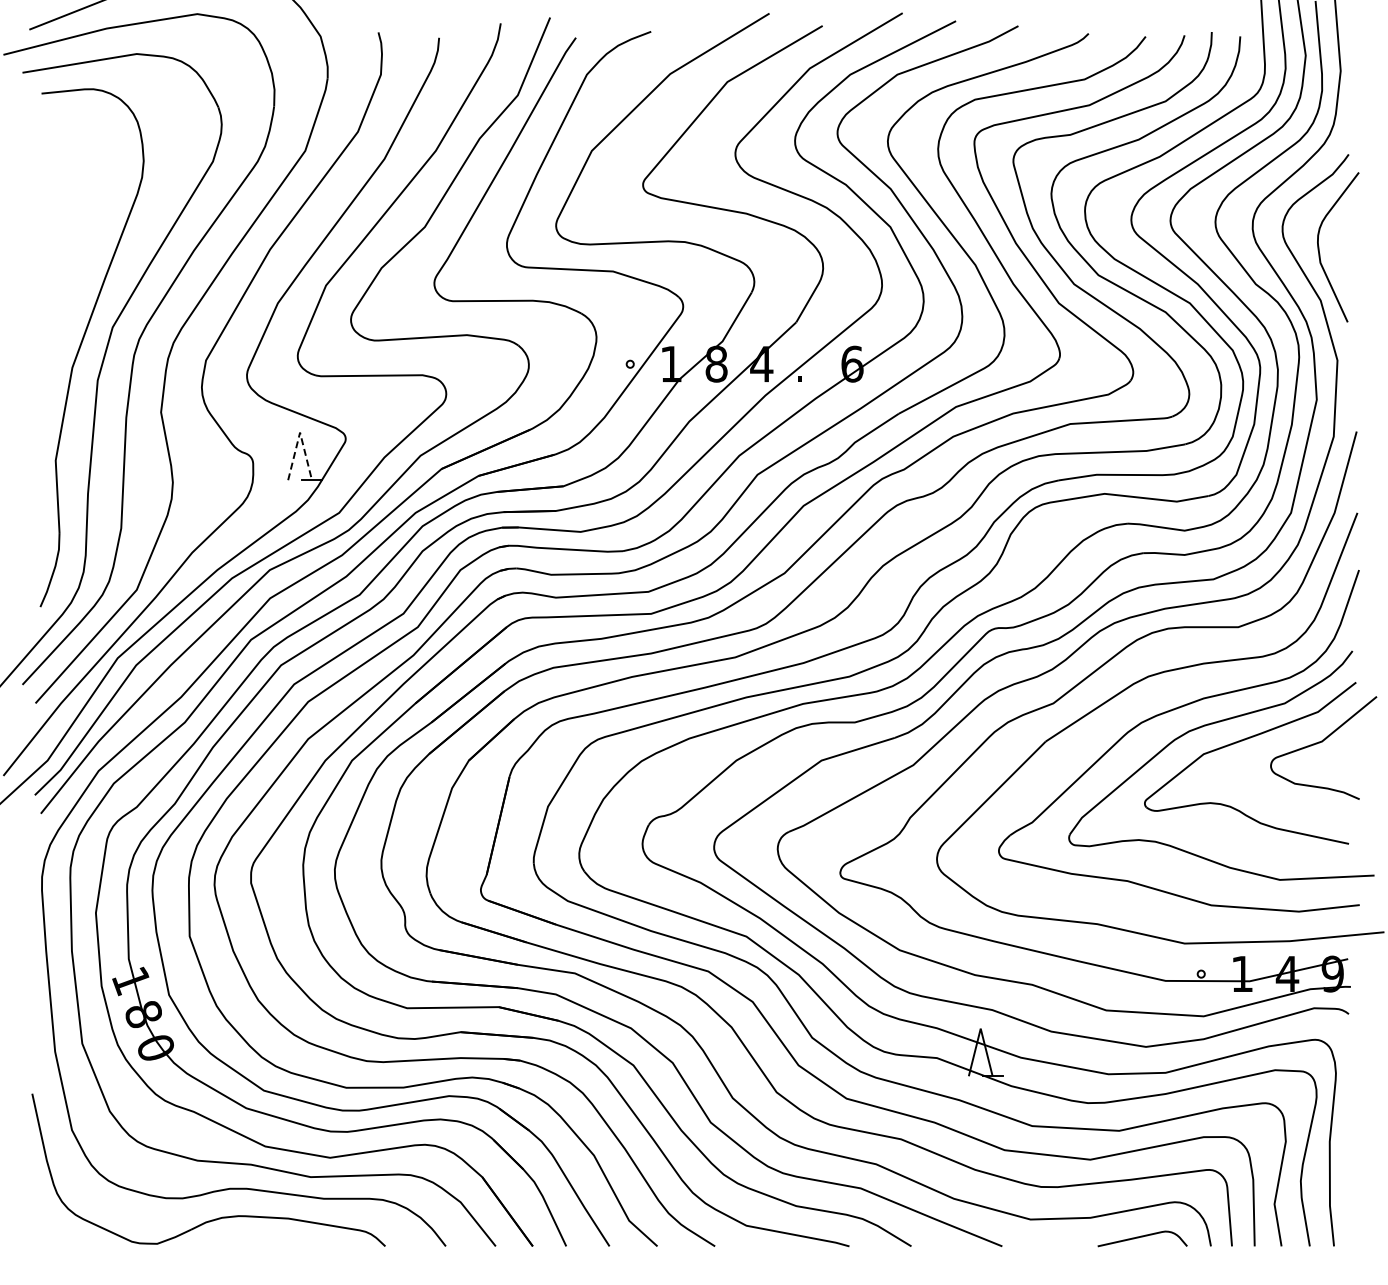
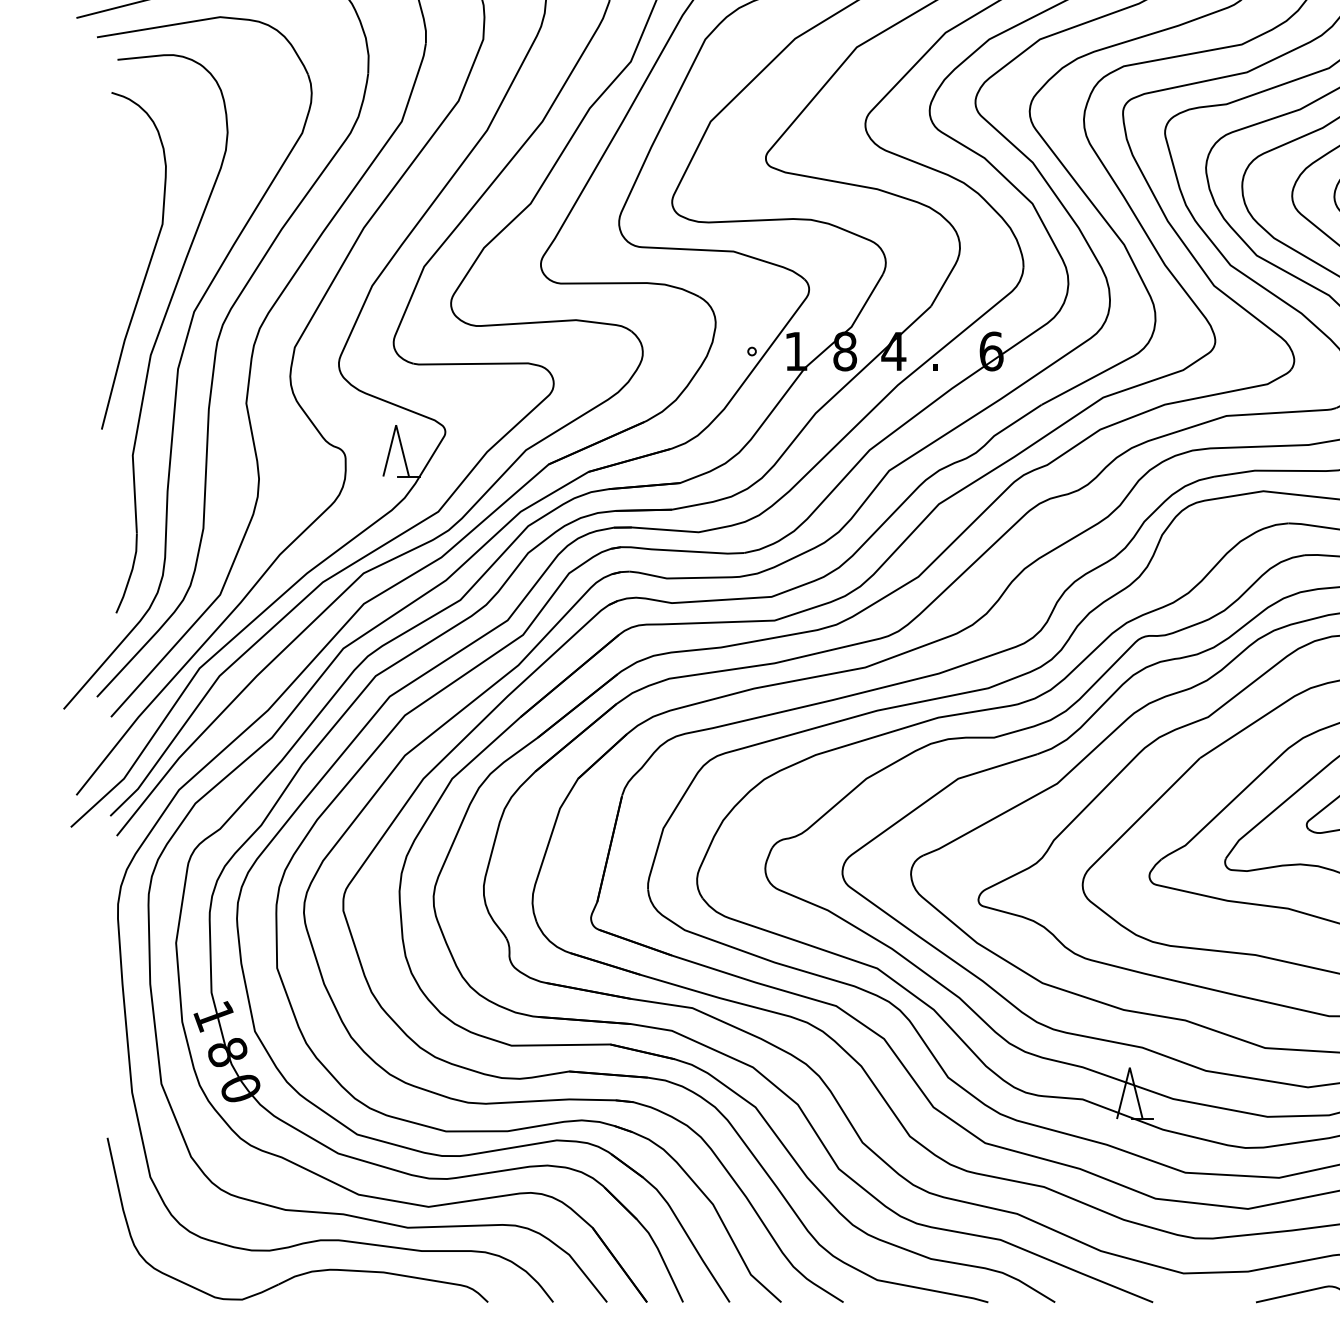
curve: (69, 284) -> (147, 265), added
line: (300, 432) -> (396, 425), dashed -> solid

